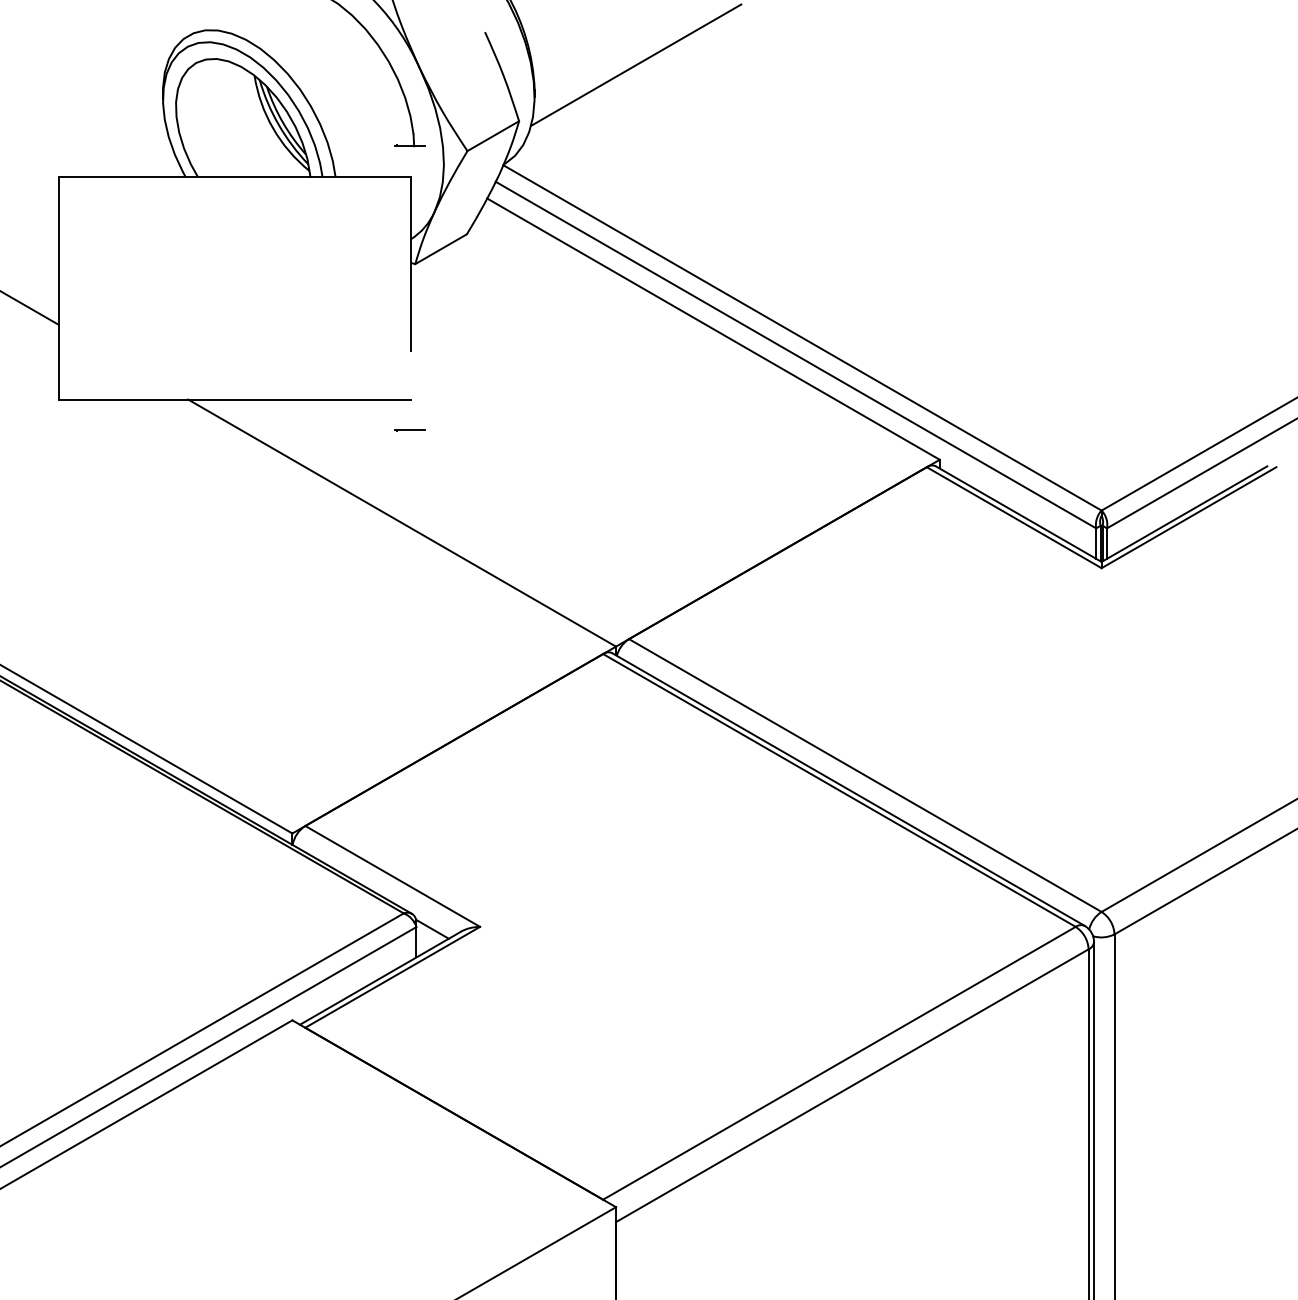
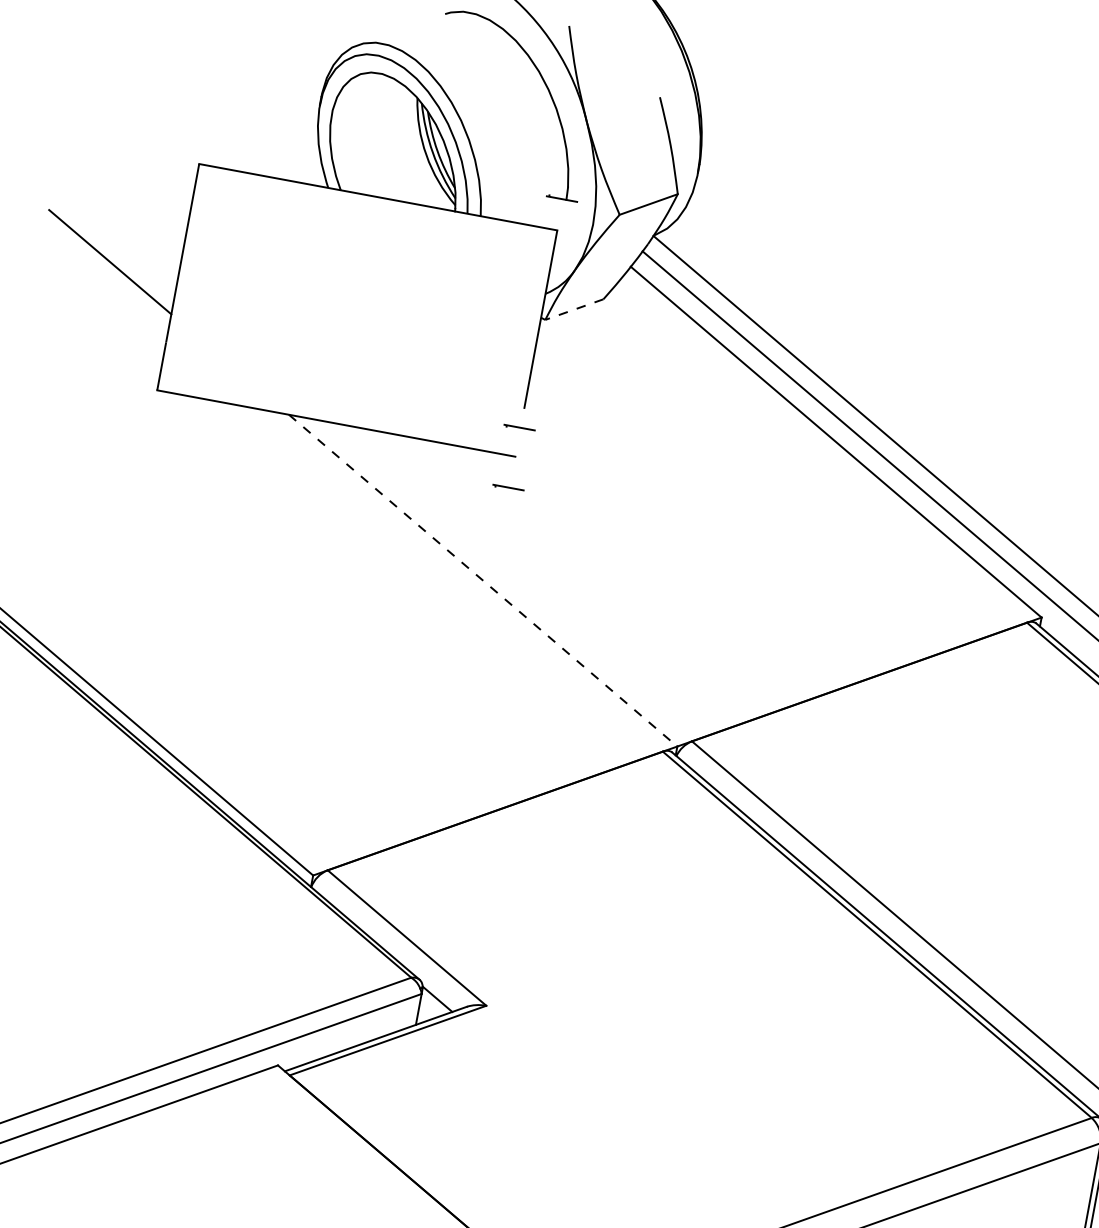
line: (636, 64) -> (807, 158), removed
line: (441, 249) -> (574, 309), solid -> dashed
line: (409, 371) -> (519, 427), added
line: (402, 523) -> (483, 581), solid -> dashed

